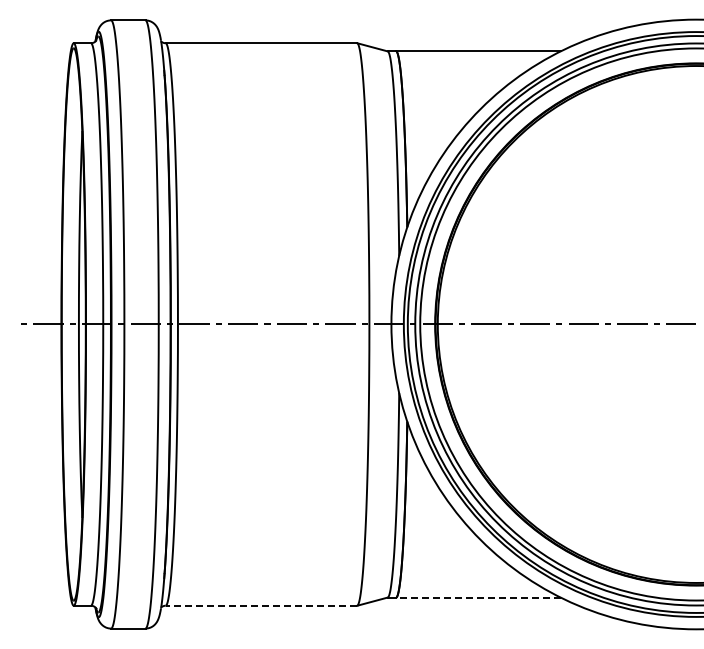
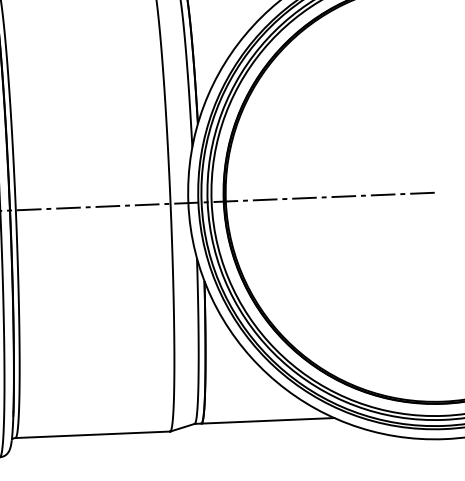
line: (477, 597) -> (267, 420), dashed -> solid
line: (261, 605) -> (92, 434), dashed -> solid

